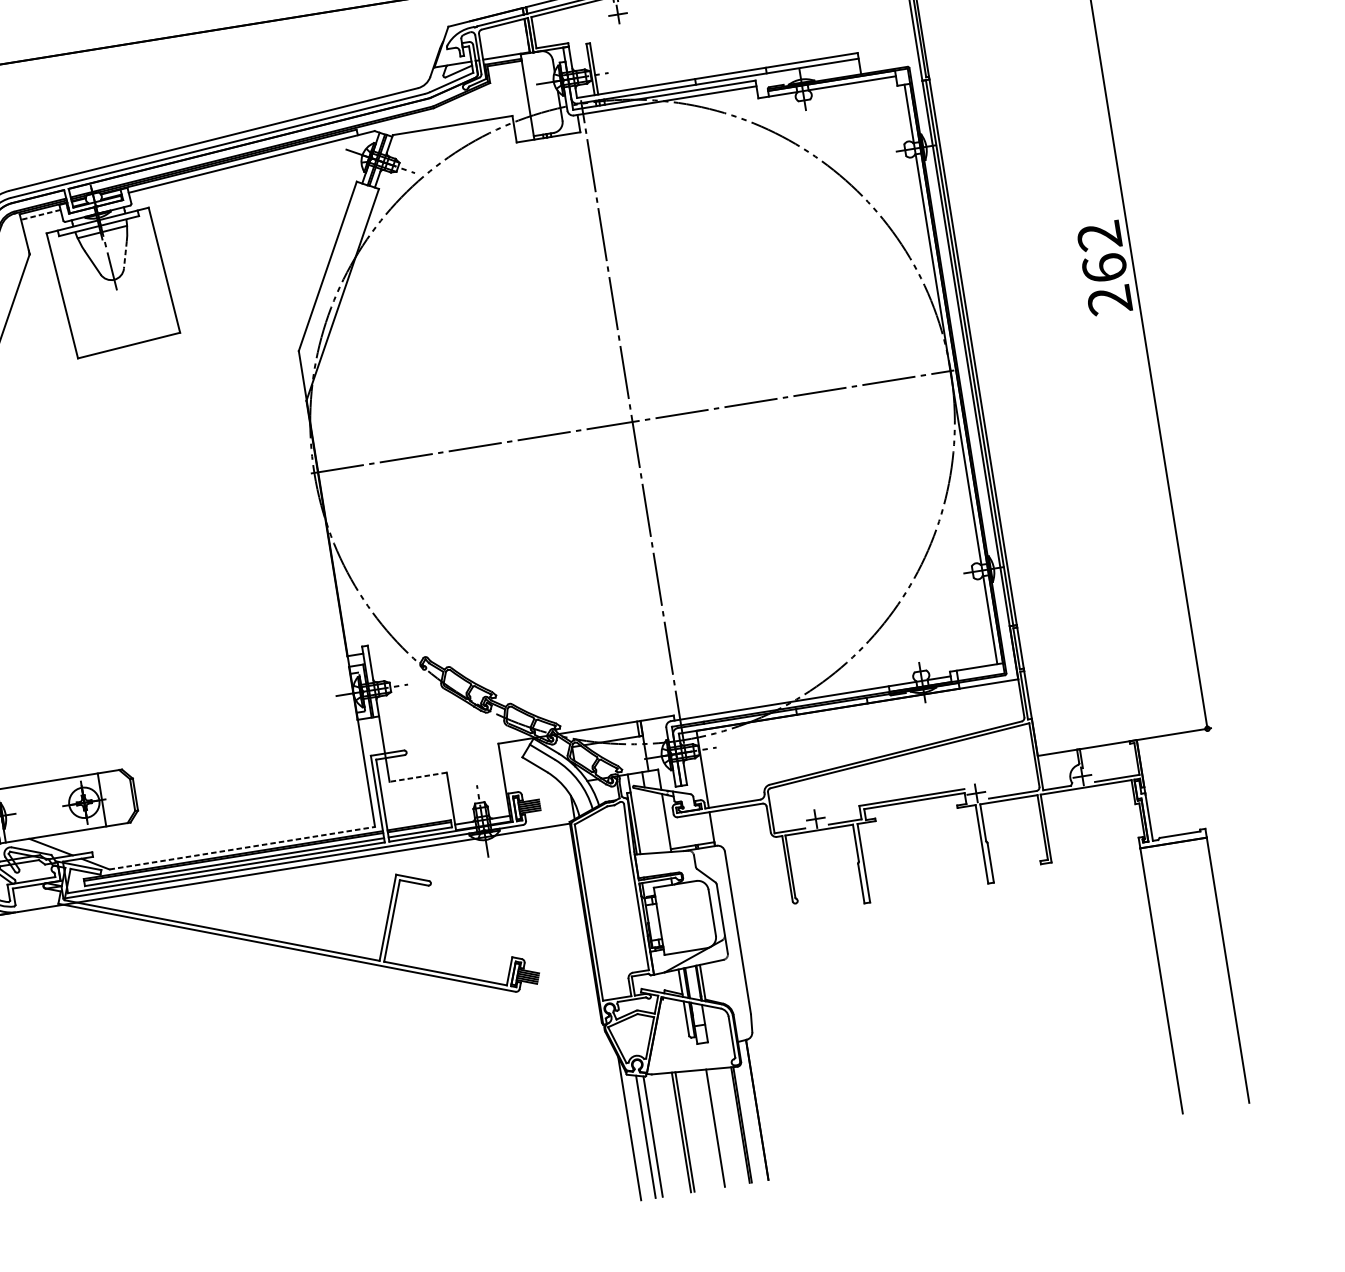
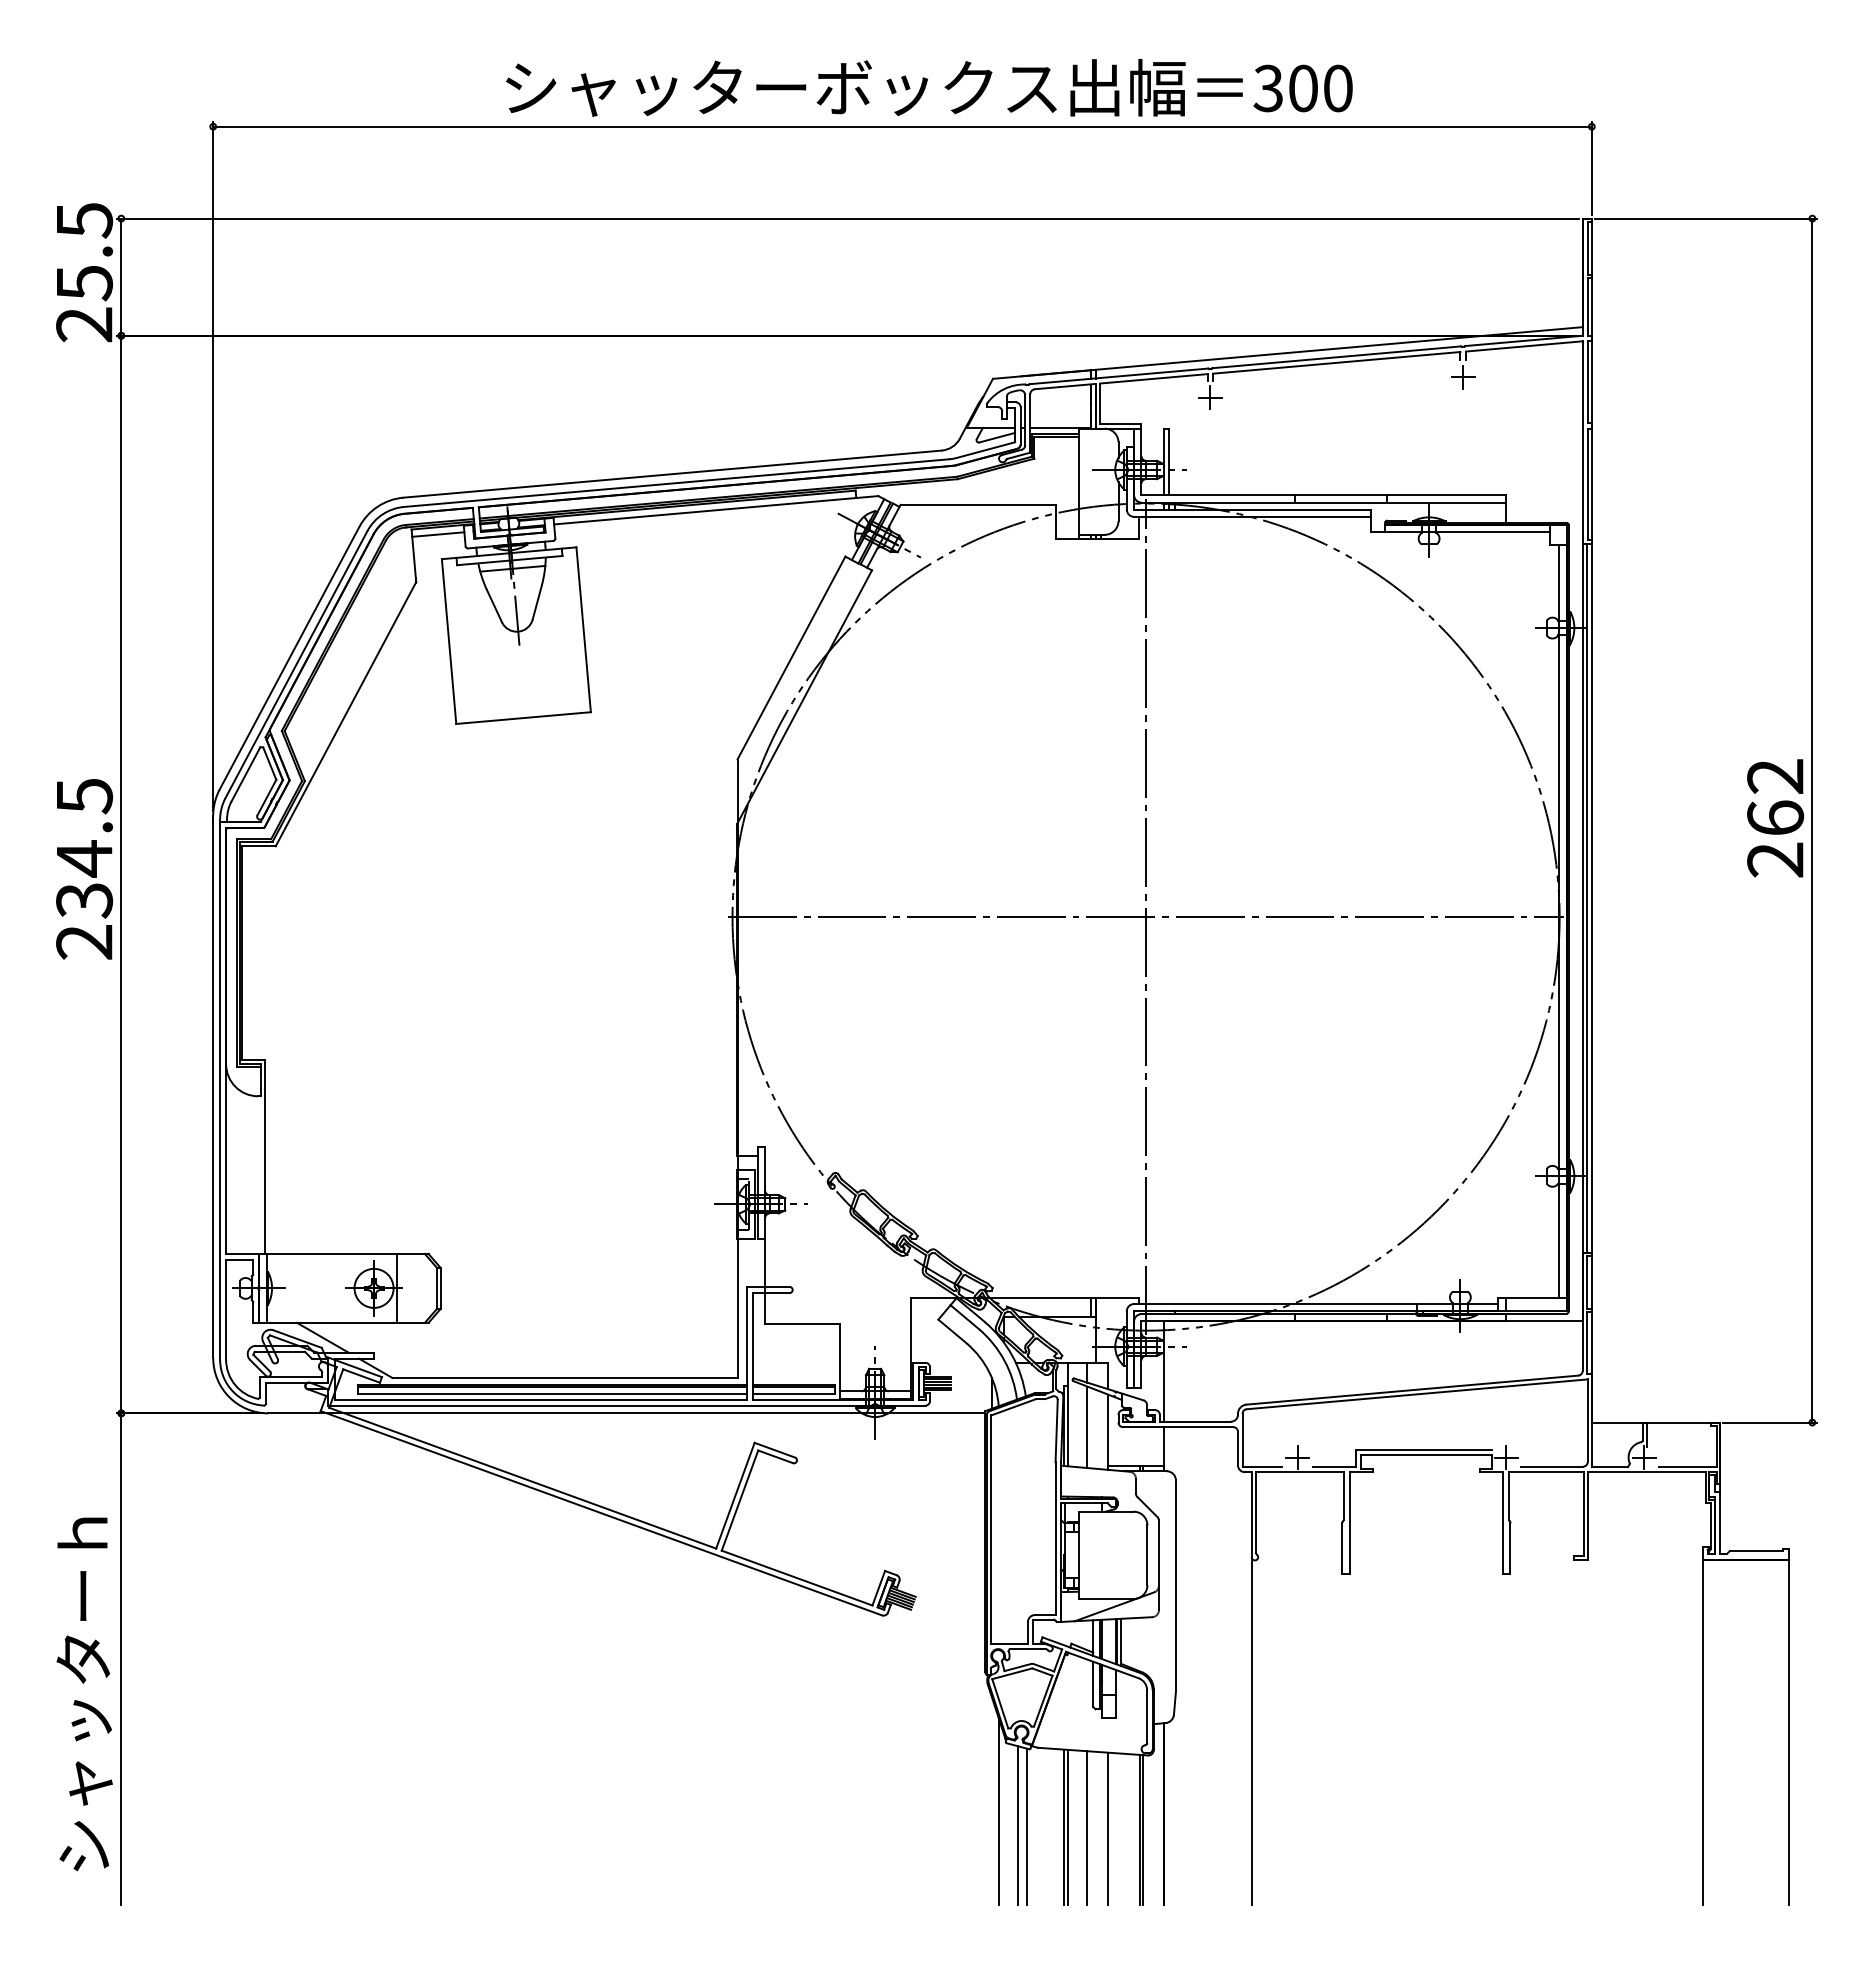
line: (40, 214) -> (437, 534), dashed -> solid
line: (125, 254) -> (537, 602), dashed -> solid
line: (417, 777) -> (801, 1323), dashed -> solid
line: (650, 821) -> (1087, 1427), added
line: (242, 848) -> (565, 1378), dashed -> solid
line: (814, 1036) -> (1251, 1732), added
line: (699, 1130) -> (1087, 1828), added

